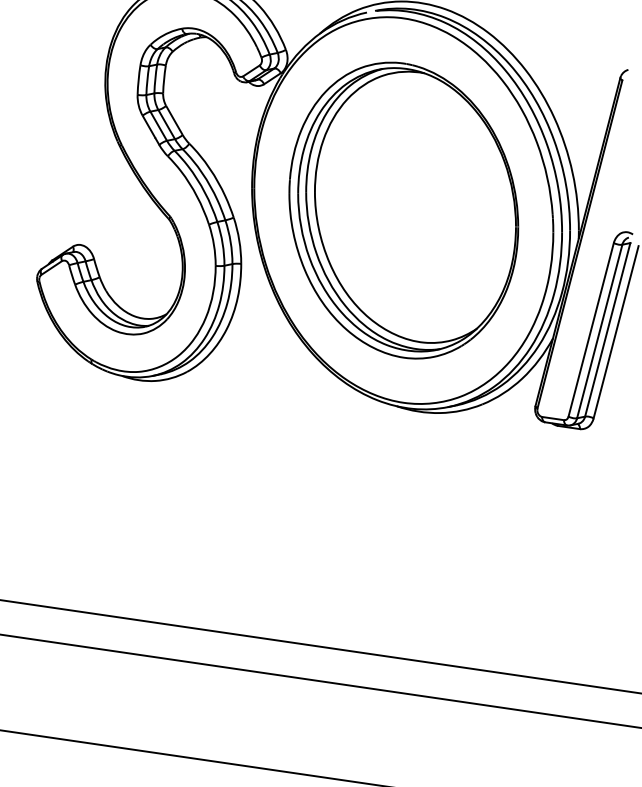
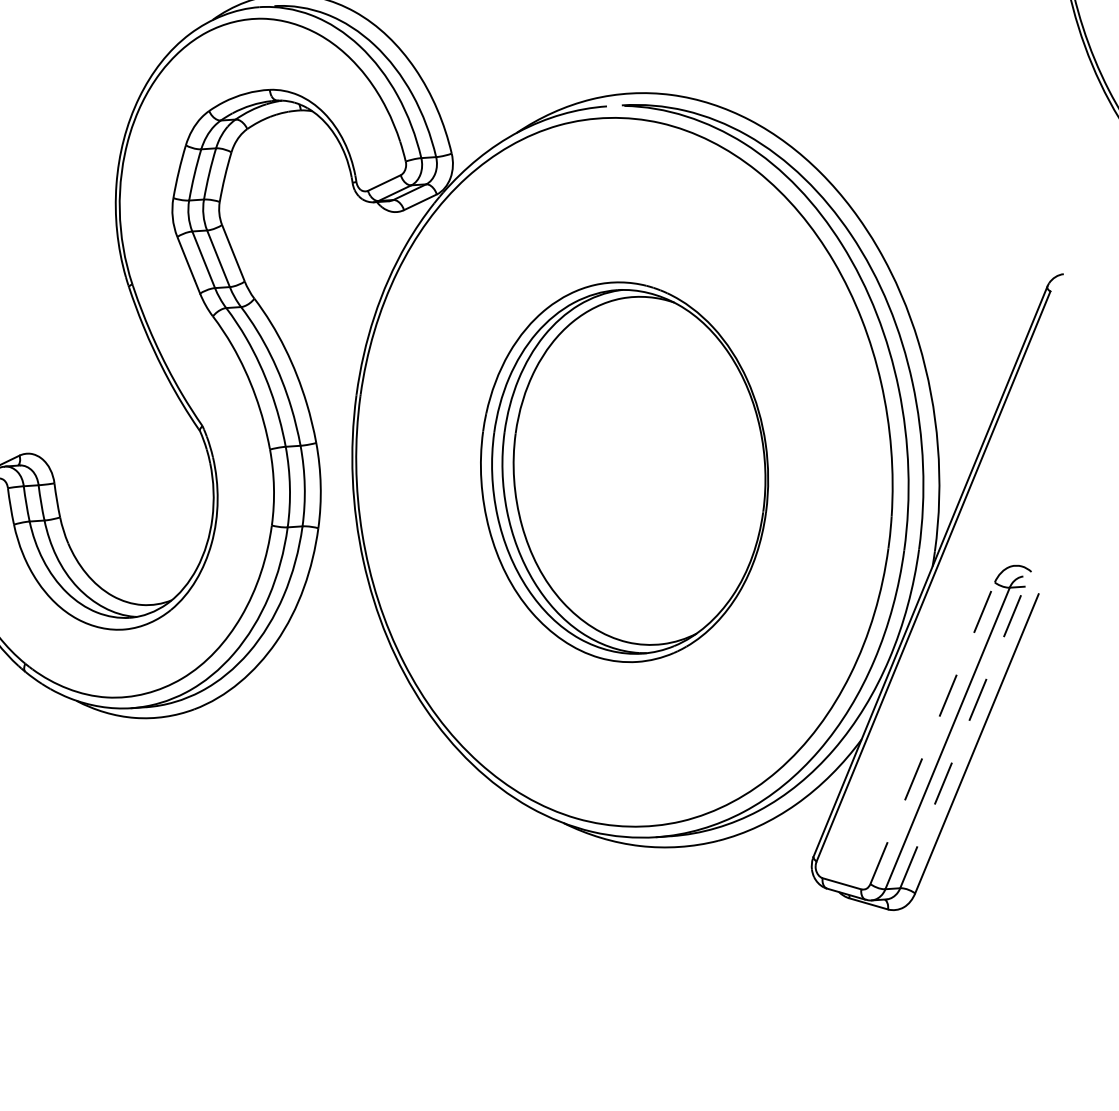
part: (403, 210) -> (623, 472), size x0.7
line: (591, 329) -> (933, 732), solid -> dashed
line: (607, 329) -> (962, 736), solid -> dashed

